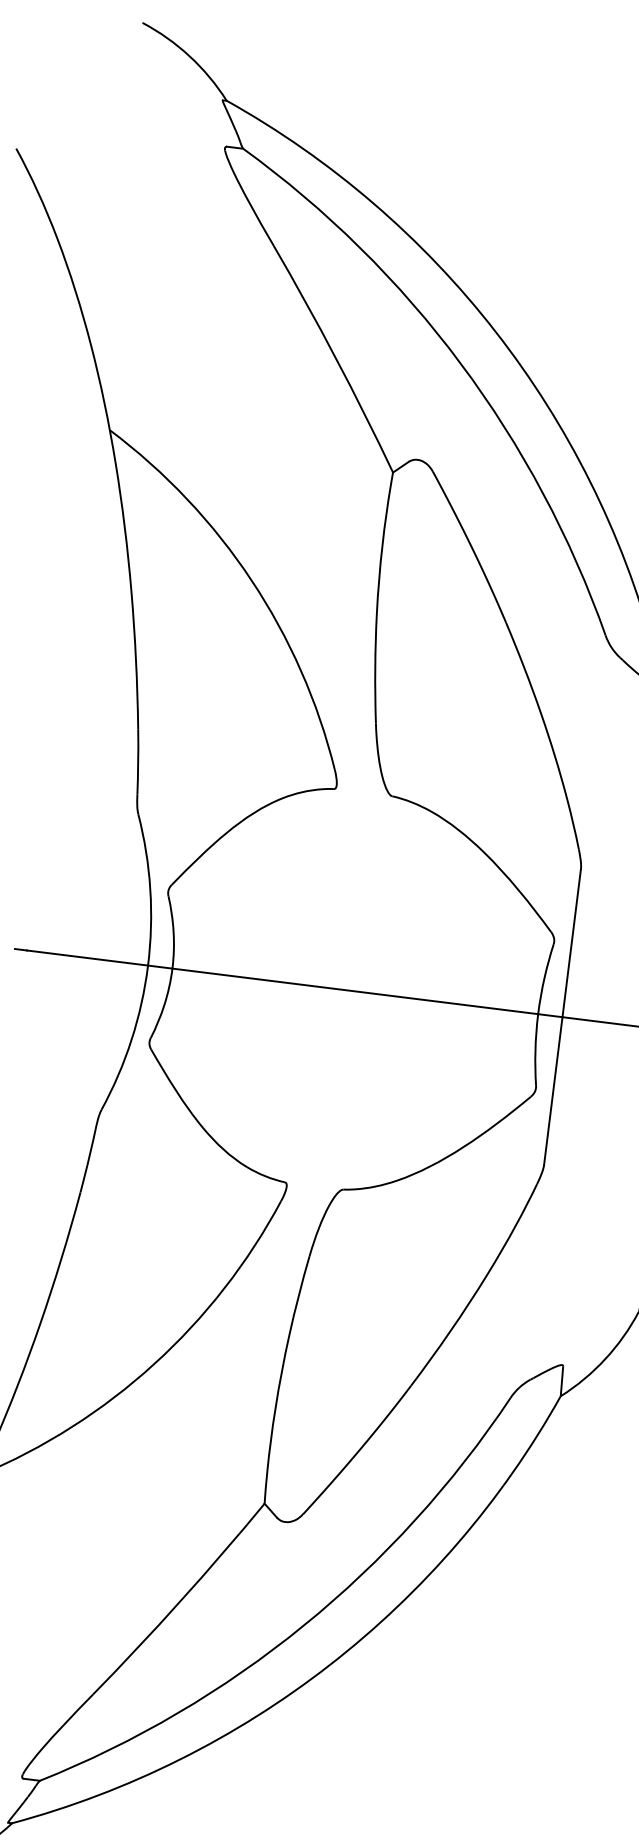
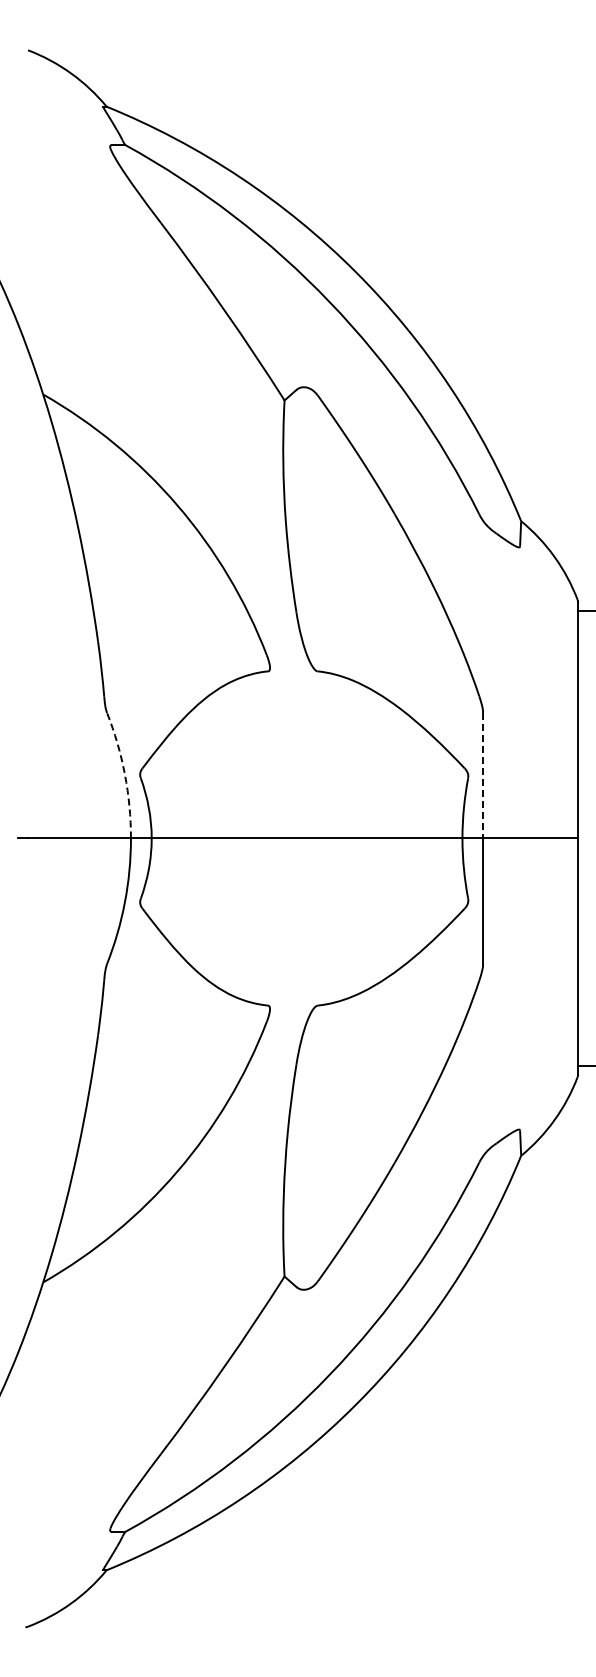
arc: (149, 889) -> (124, 774), solid -> dashed
line: (572, 943) -> (483, 775), solid -> dashed

